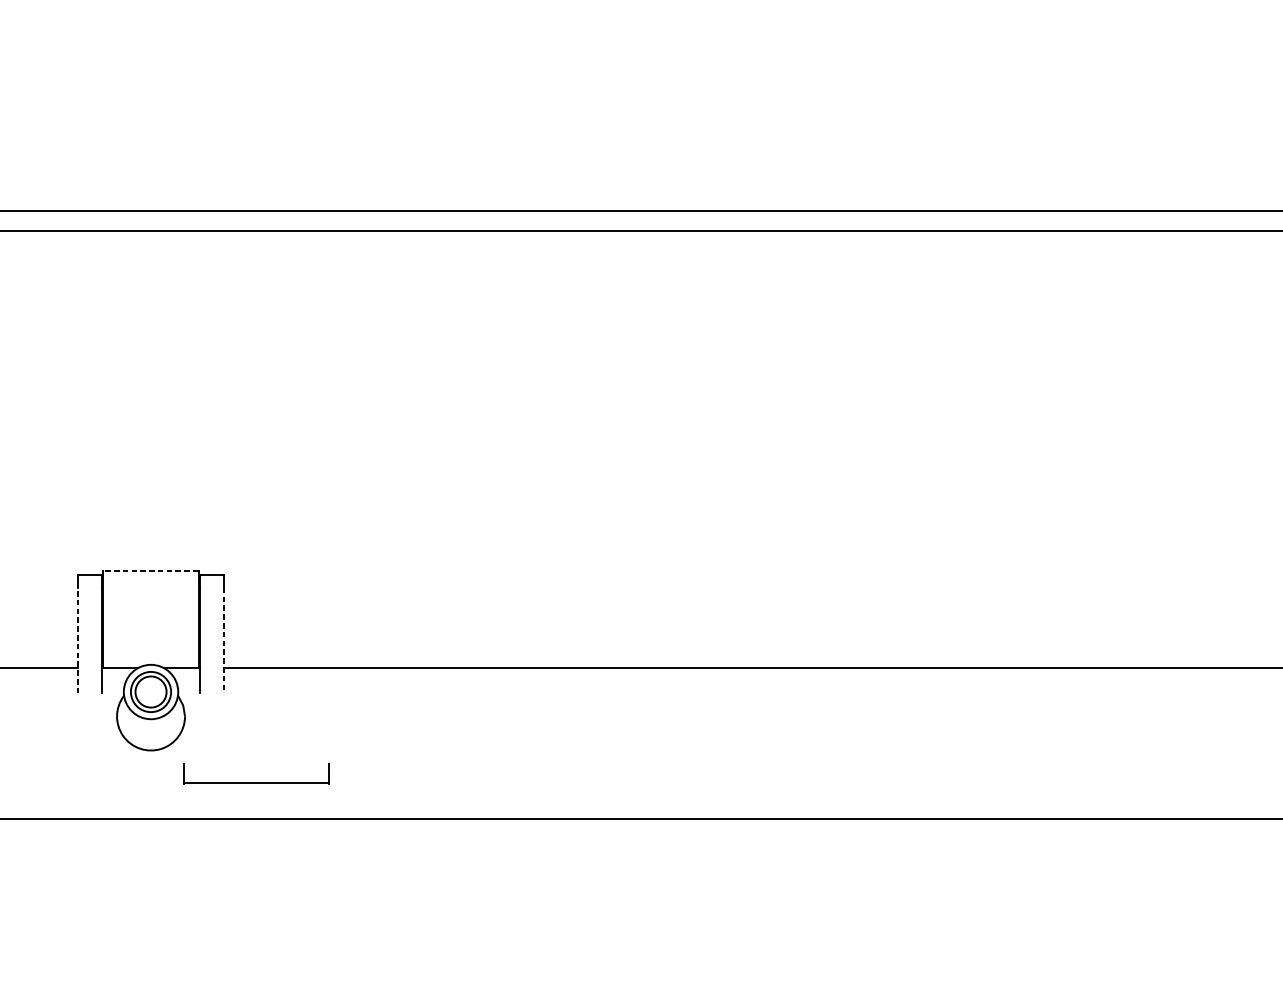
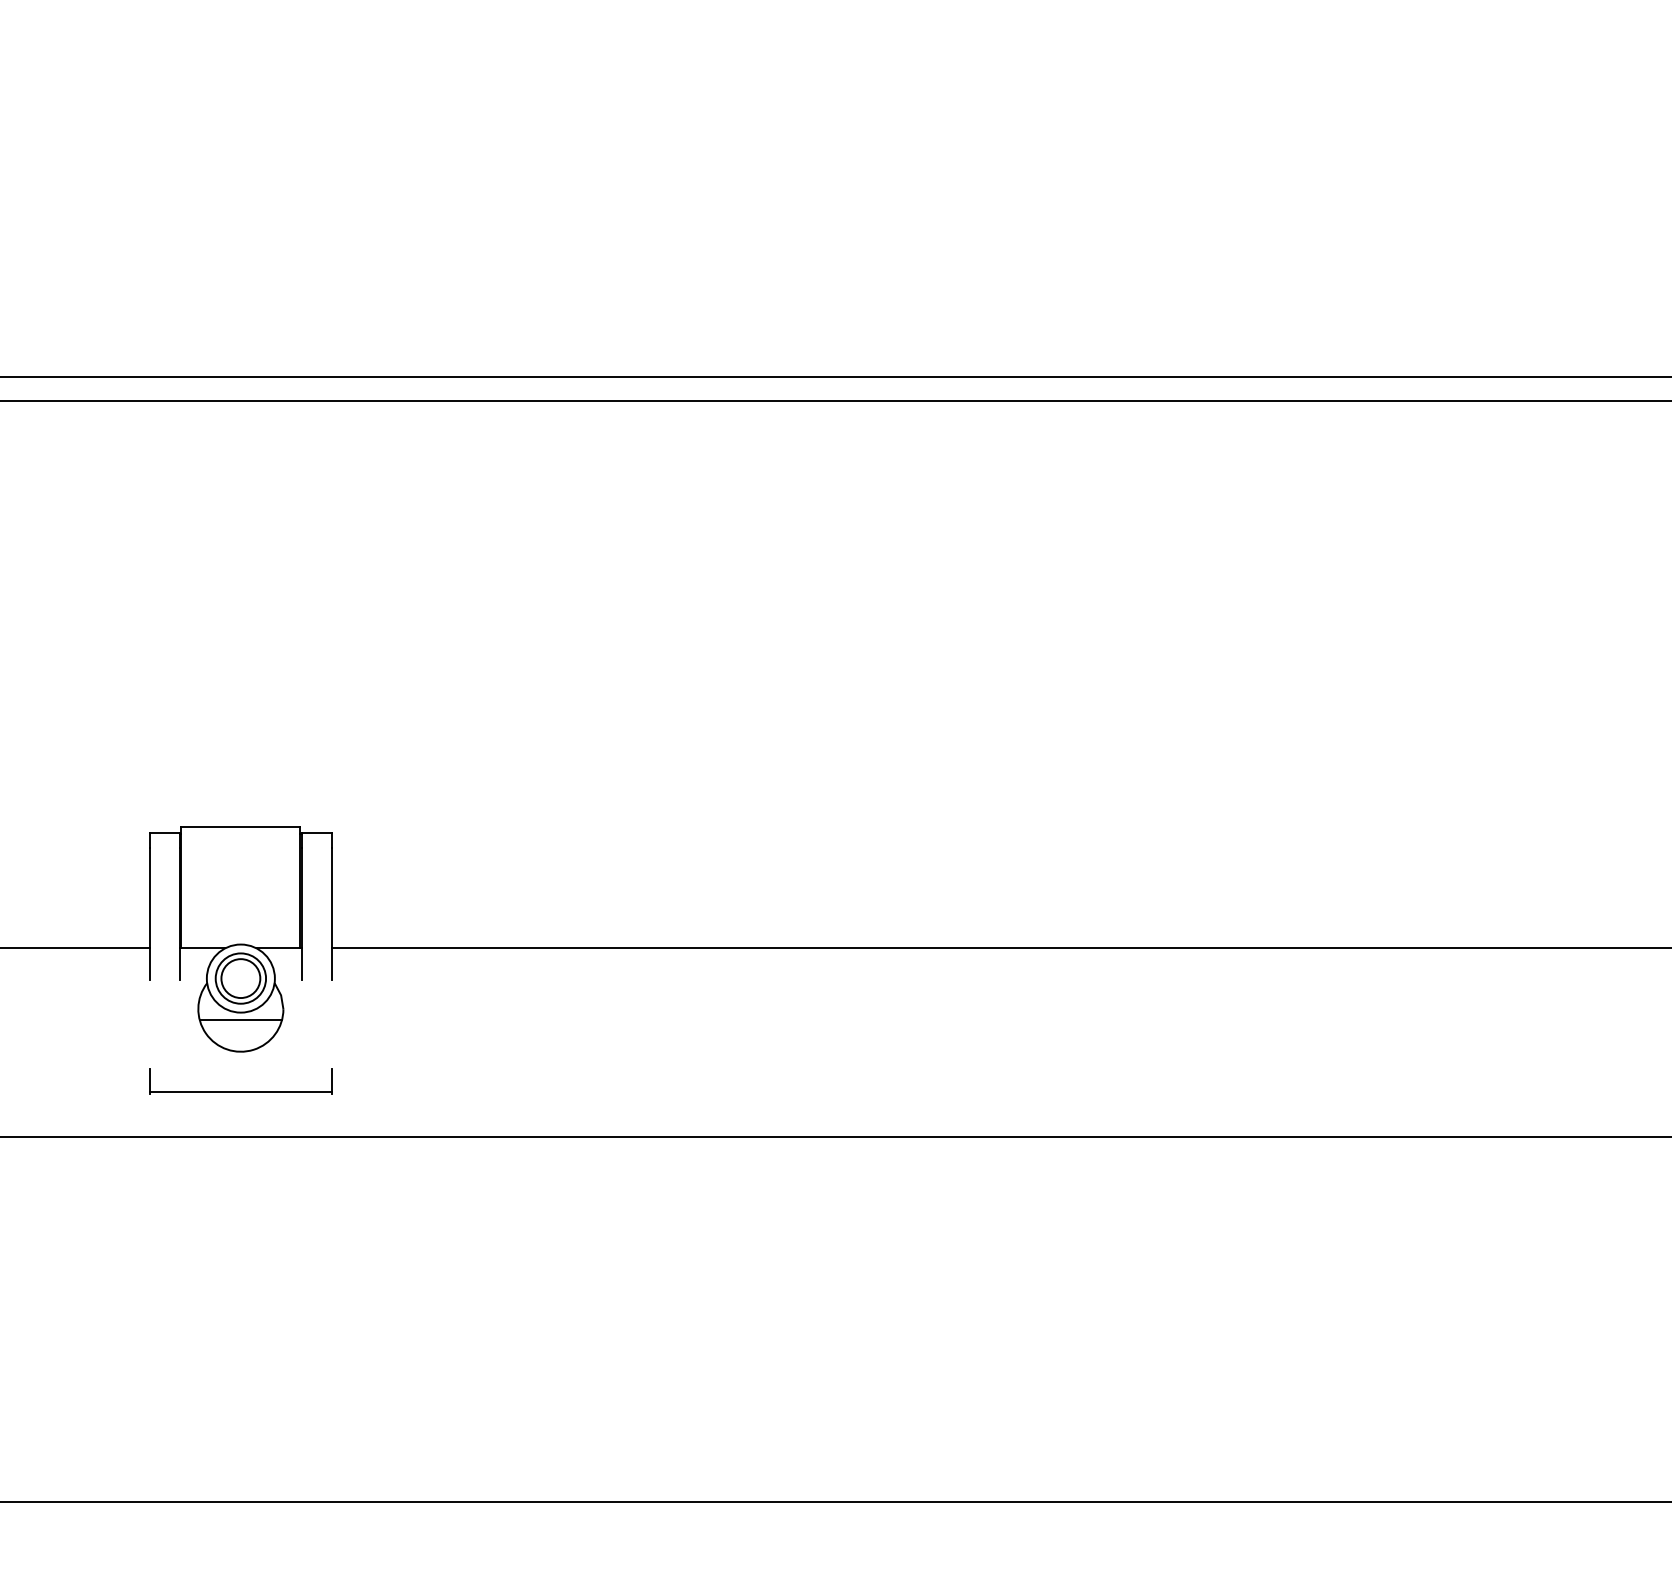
line: (150, 570) -> (240, 826), dashed -> solid
line: (78, 640) -> (149, 913), dashed -> solid
line: (224, 640) -> (332, 914), dashed -> solid
line: (150, 724) -> (240, 1019), added
part: (256, 782) -> (240, 1091), moved

